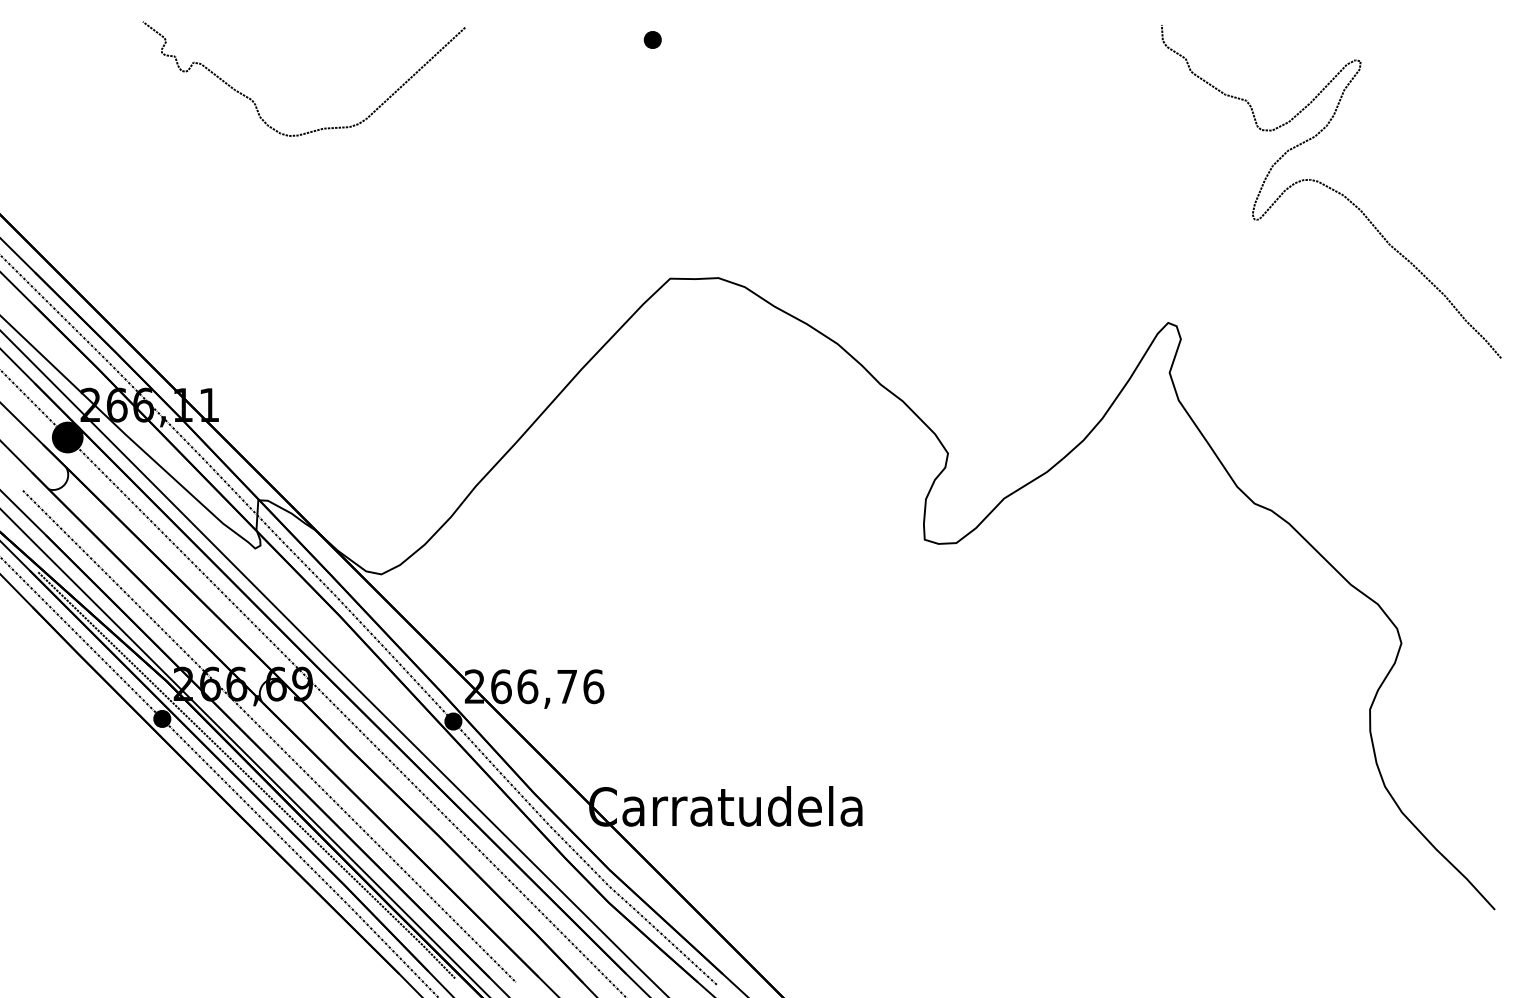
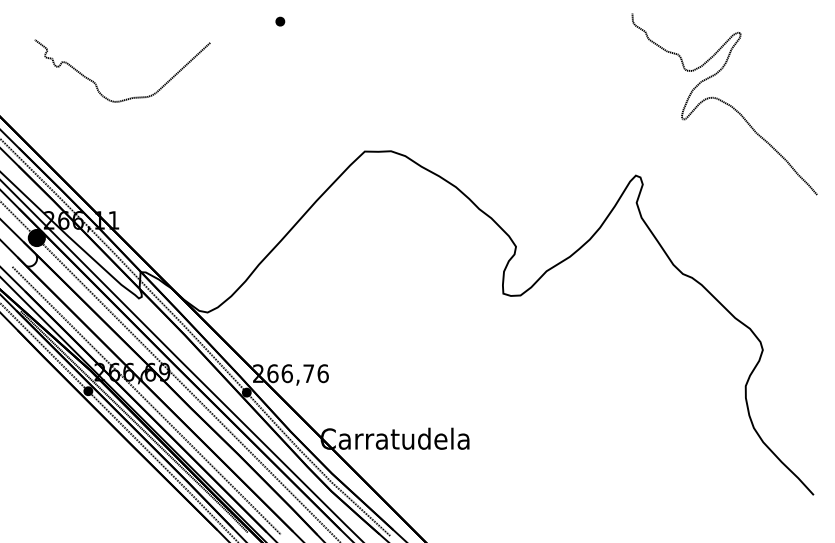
part: (653, 39) -> (280, 21), moved
curve: (318, 127) -> (130, 97), moved

